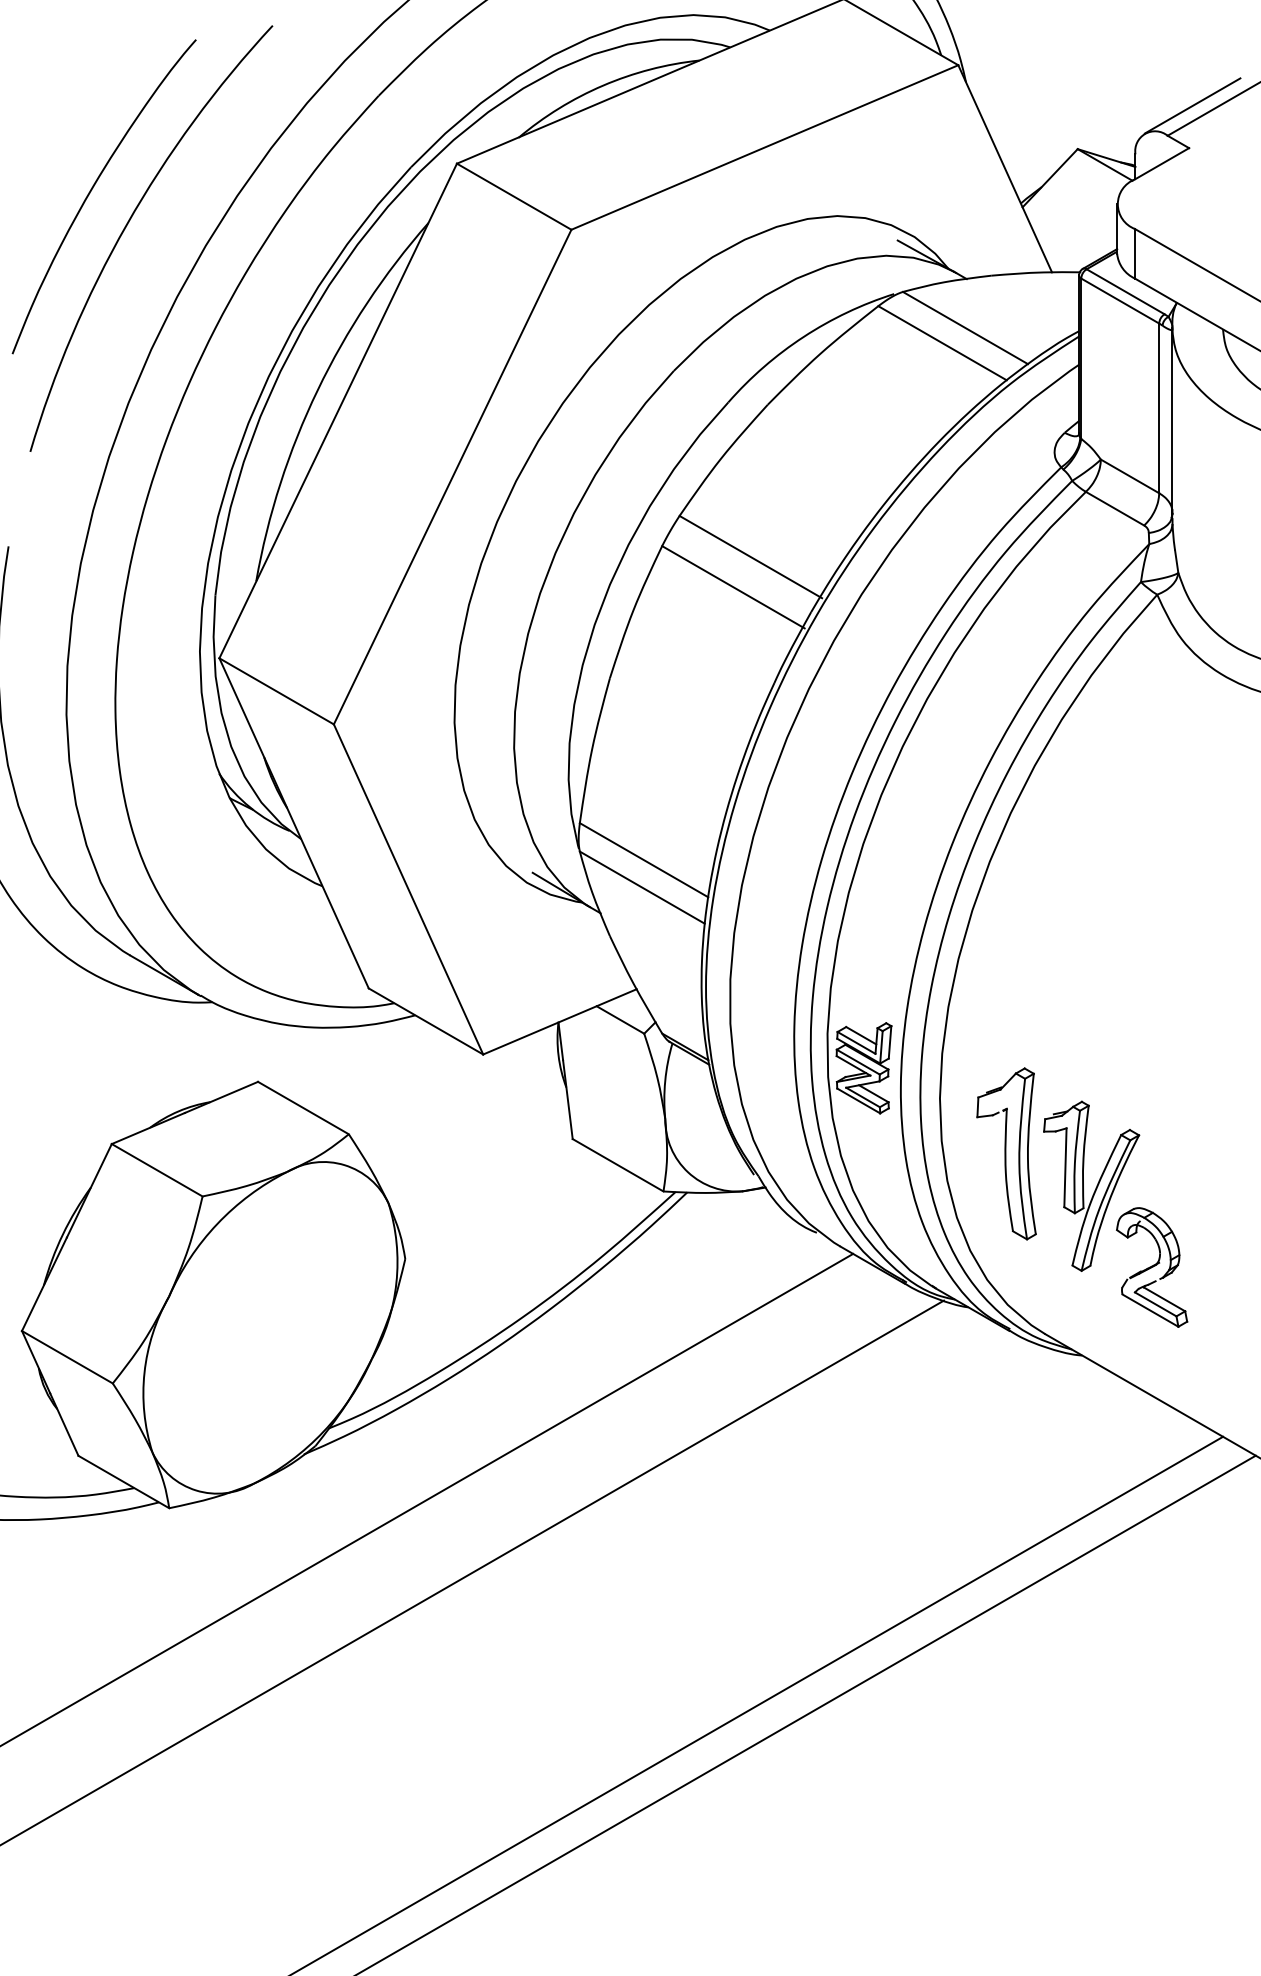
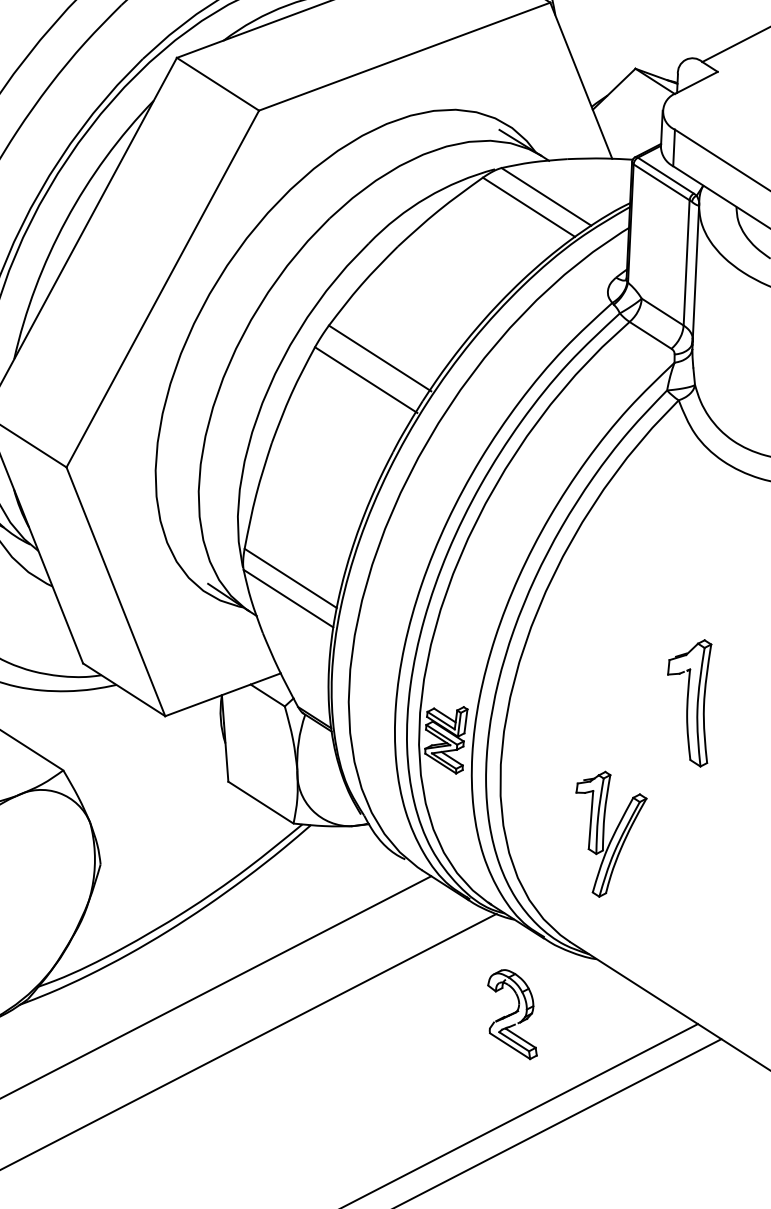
line: (1192, 105) -> (721, 40), removed
part: (1006, 1153) -> (688, 702), moved
part: (1152, 1267) -> (513, 1014), moved

